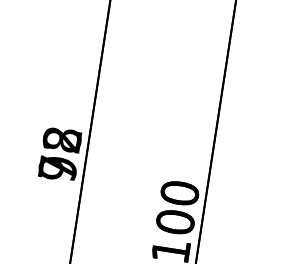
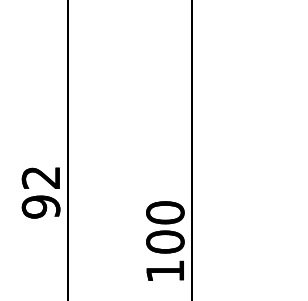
text: (59, 154) -> (40, 192), 78 -> 92

